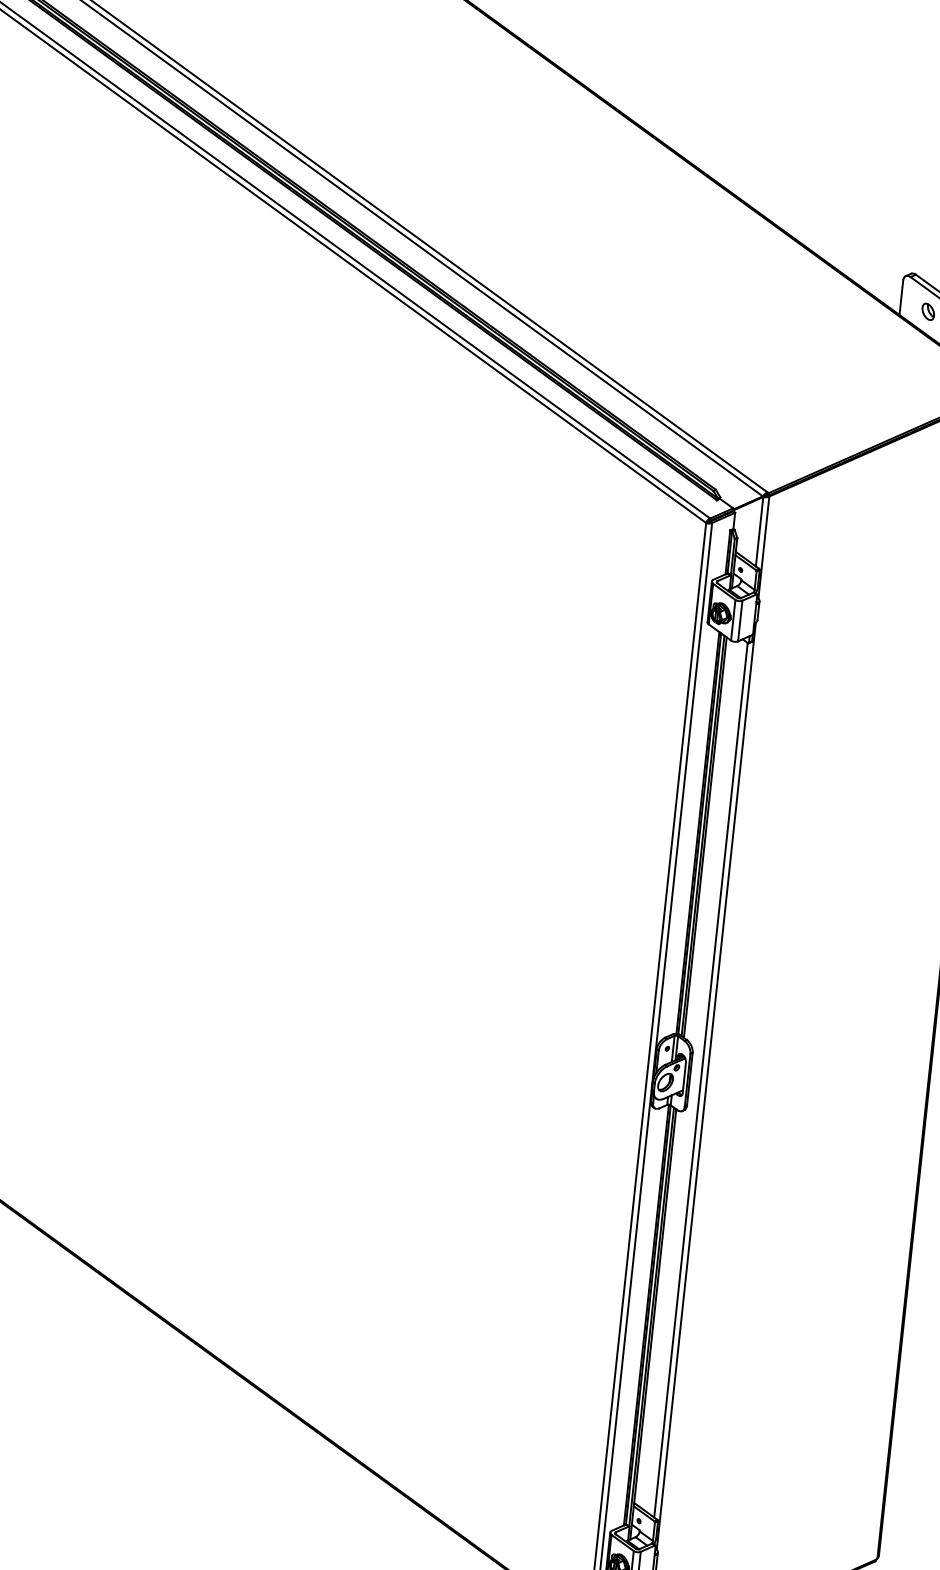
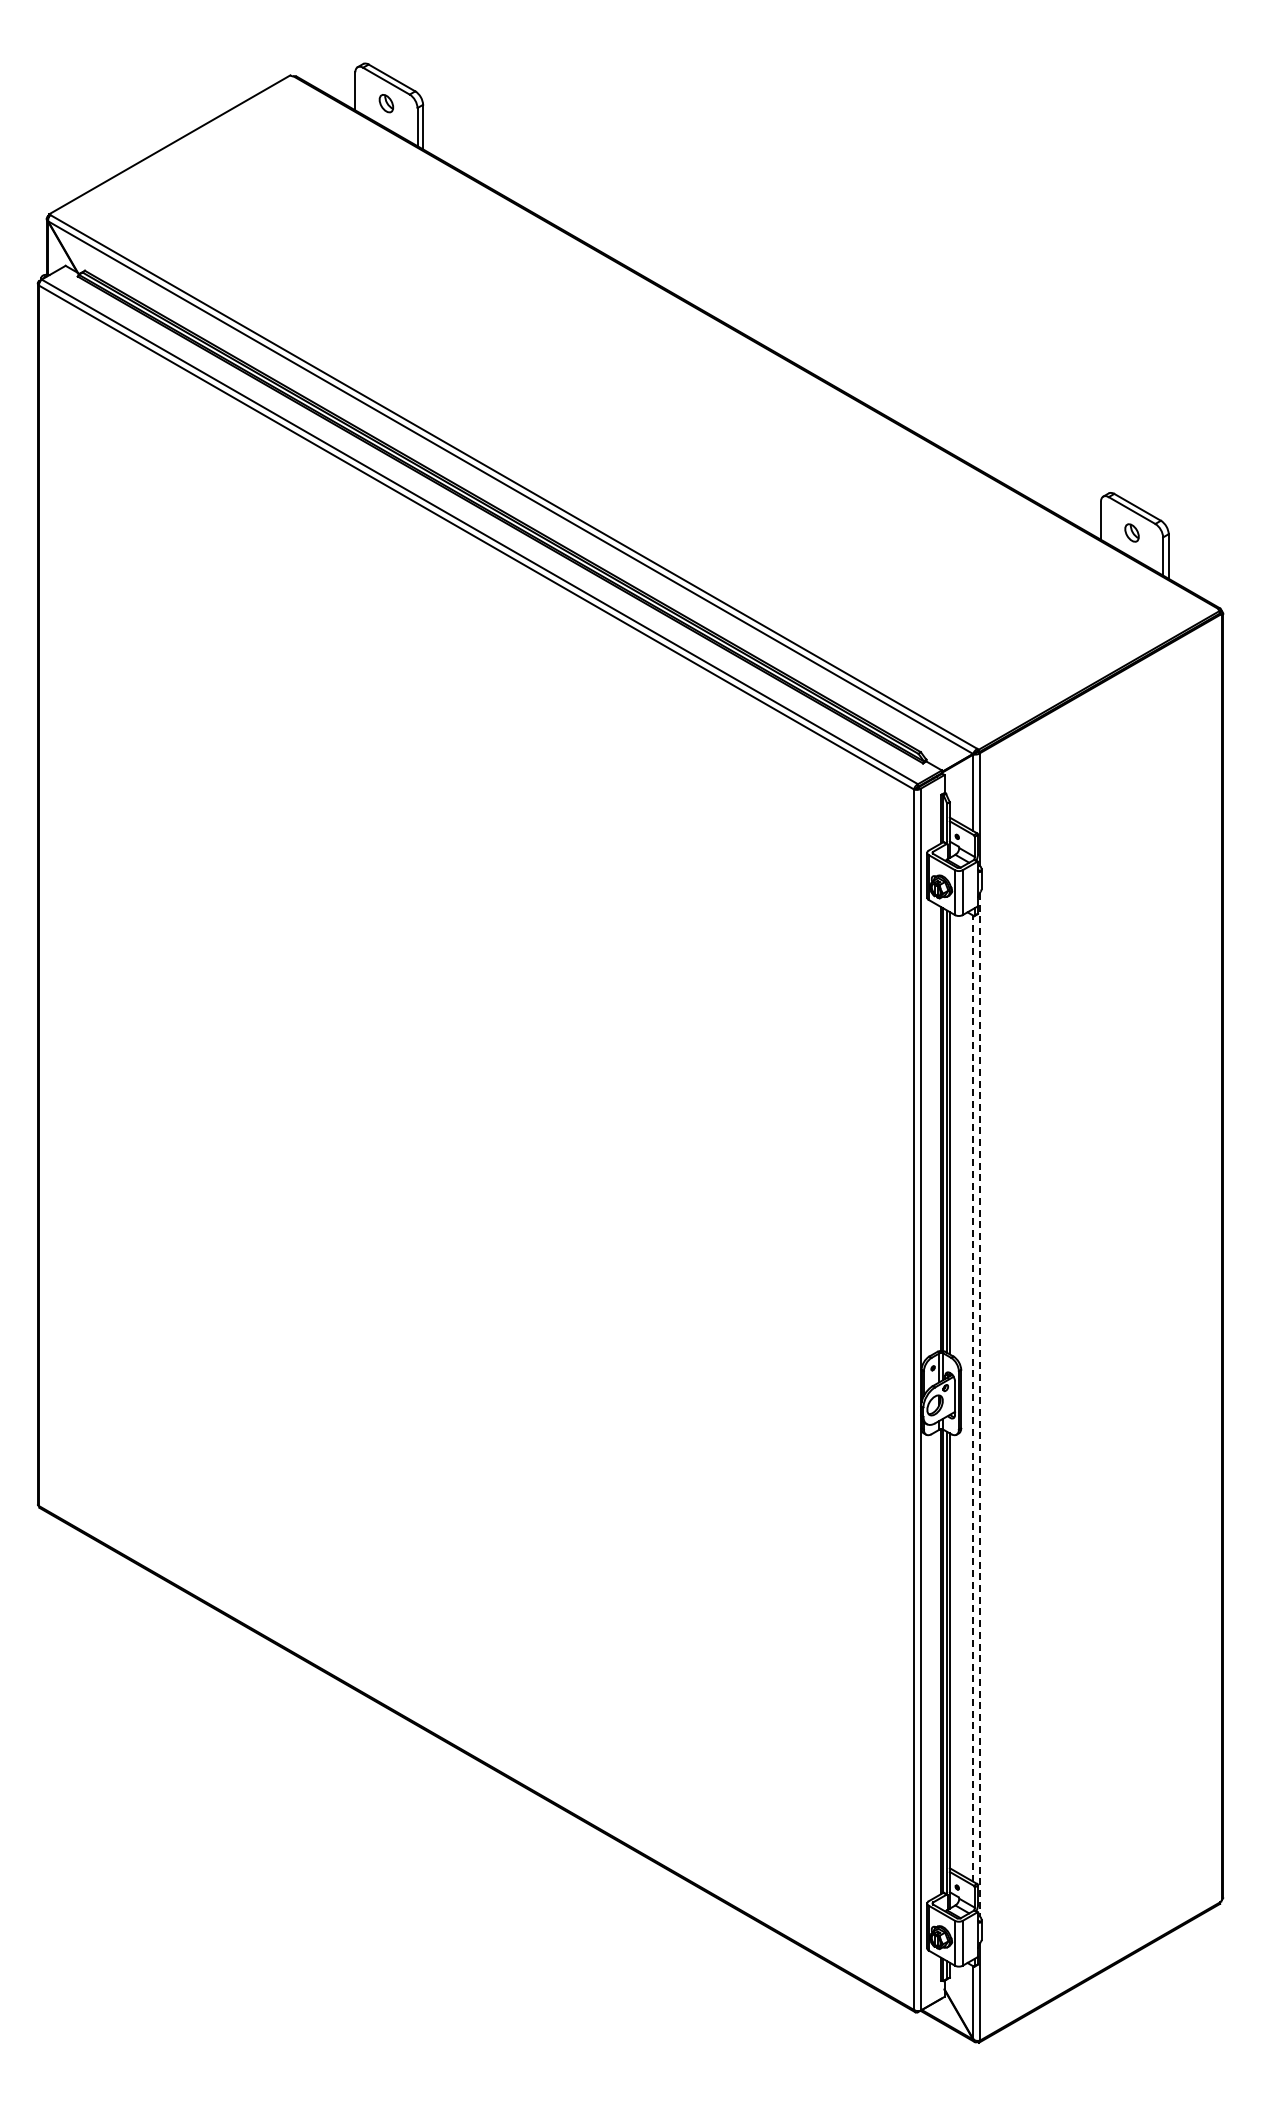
line: (701, 1079) -> (973, 1398), solid -> dashed
line: (705, 1086) -> (979, 1404), solid -> dashed

